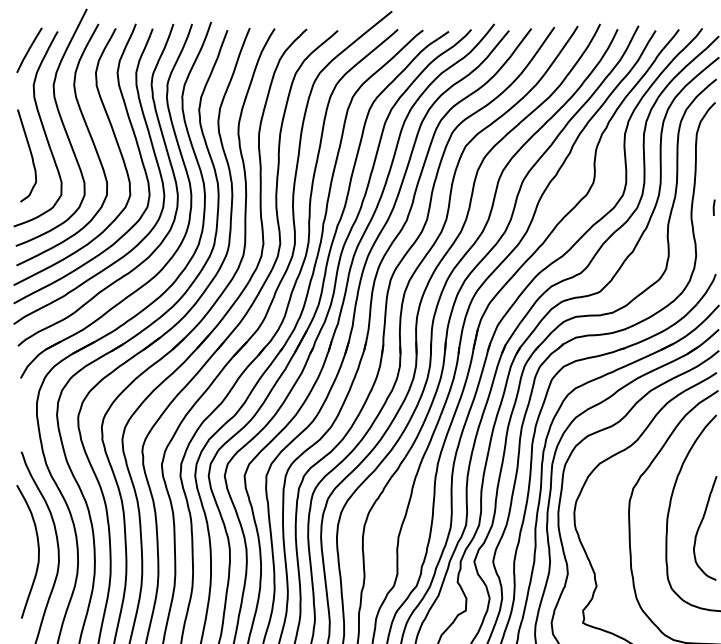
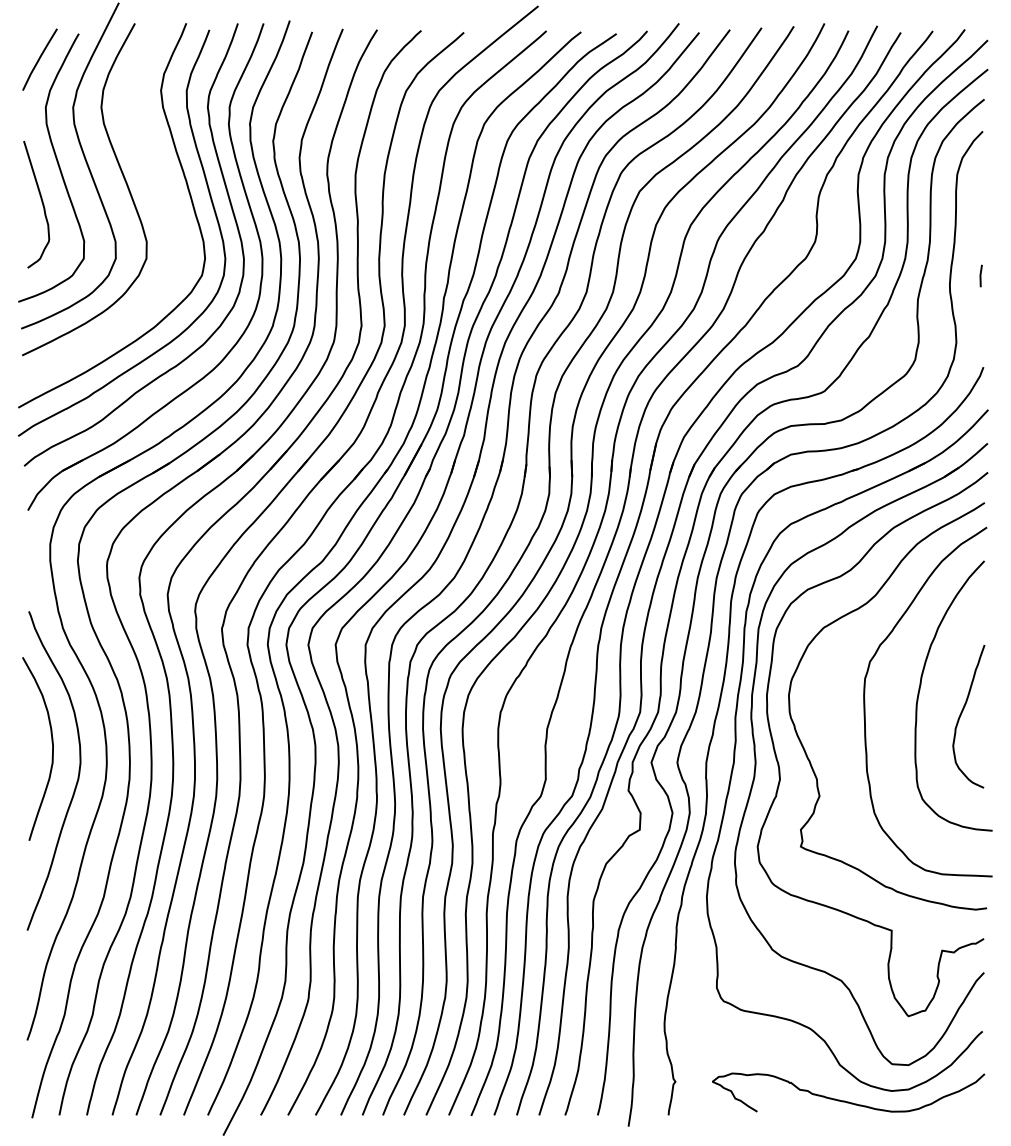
curve: (116, 142) -> (159, 186), removed

